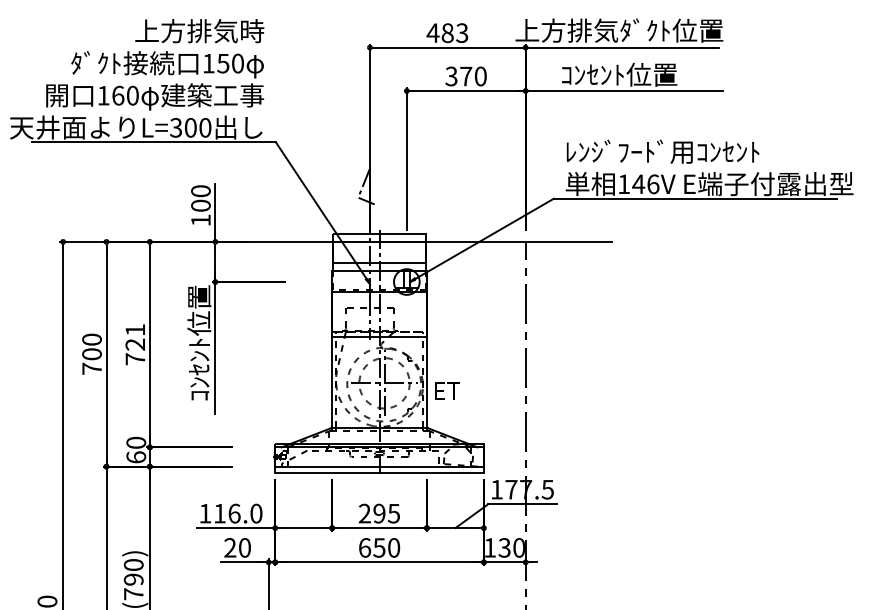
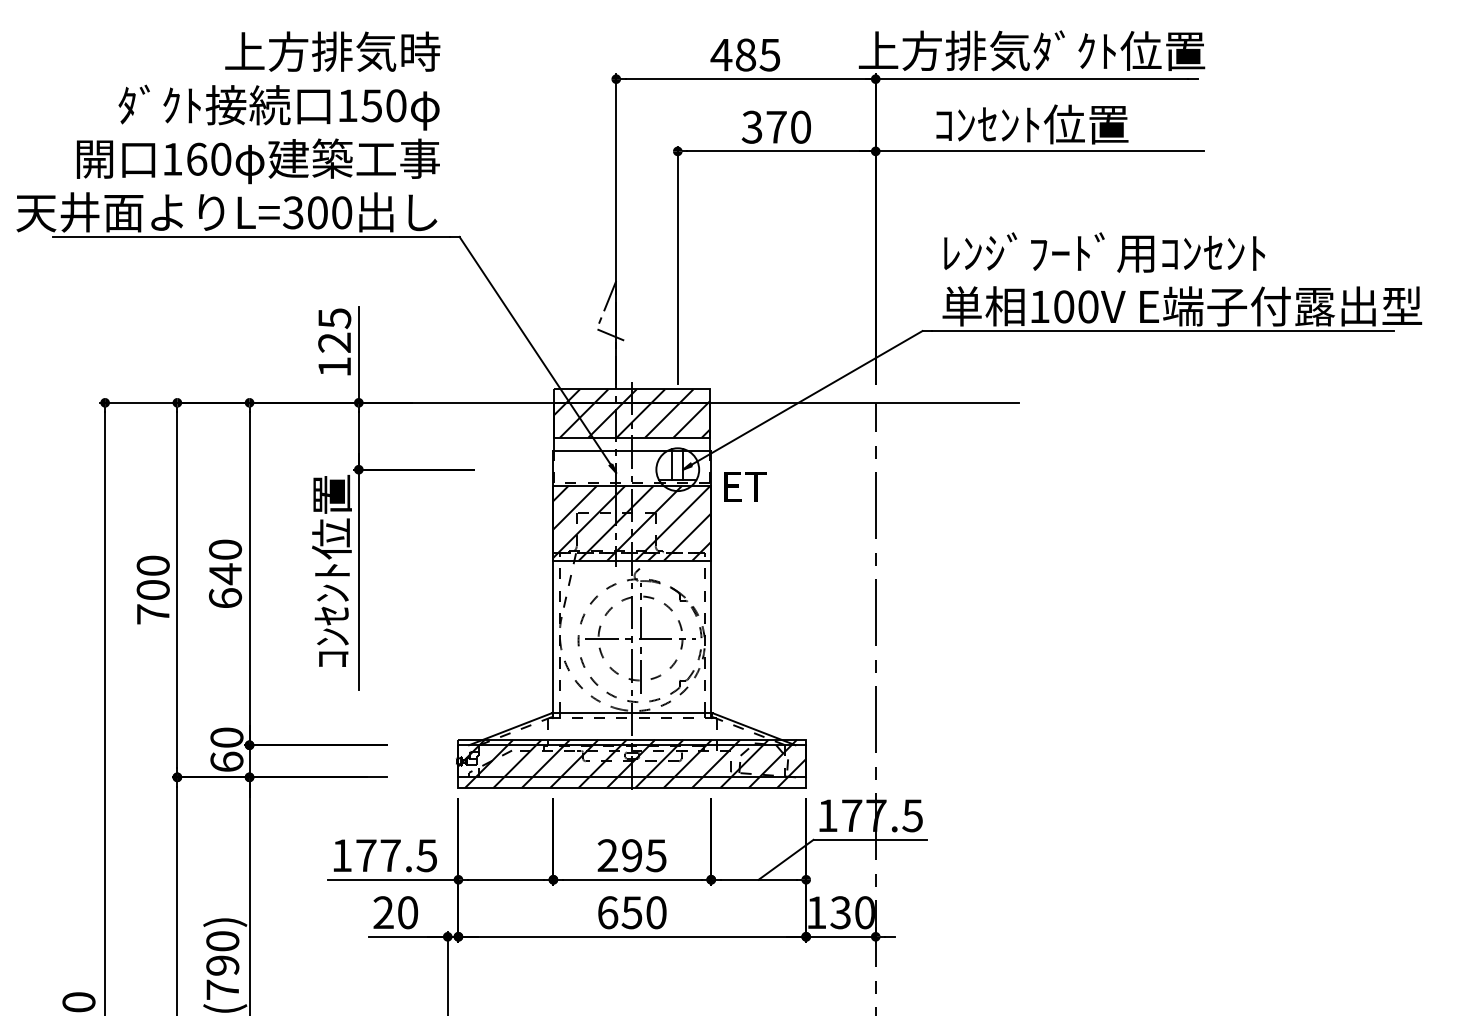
text: (462, 32) -> (770, 53), 483 -> 485
text: (645, 184) -> (1075, 307), 146V -> 100V
text: (200, 198) -> (333, 330), 100 -> 125
hatch: (379, 247) -> (632, 412), added
hatch: (379, 313) -> (632, 522), added
text: (135, 344) -> (225, 573), 721 -> 640
text: (447, 390) -> (745, 485), moved
hatch: (379, 458) -> (632, 763), added
text: (238, 513) -> (397, 855), 116.0 -> 177.5

